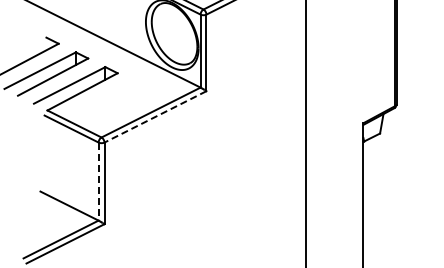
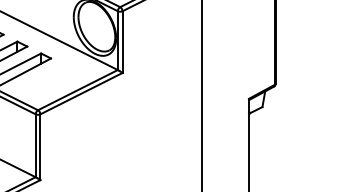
line: (155, 117) -> (81, 94), dashed -> solid
line: (98, 182) -> (35, 146), dashed -> solid

